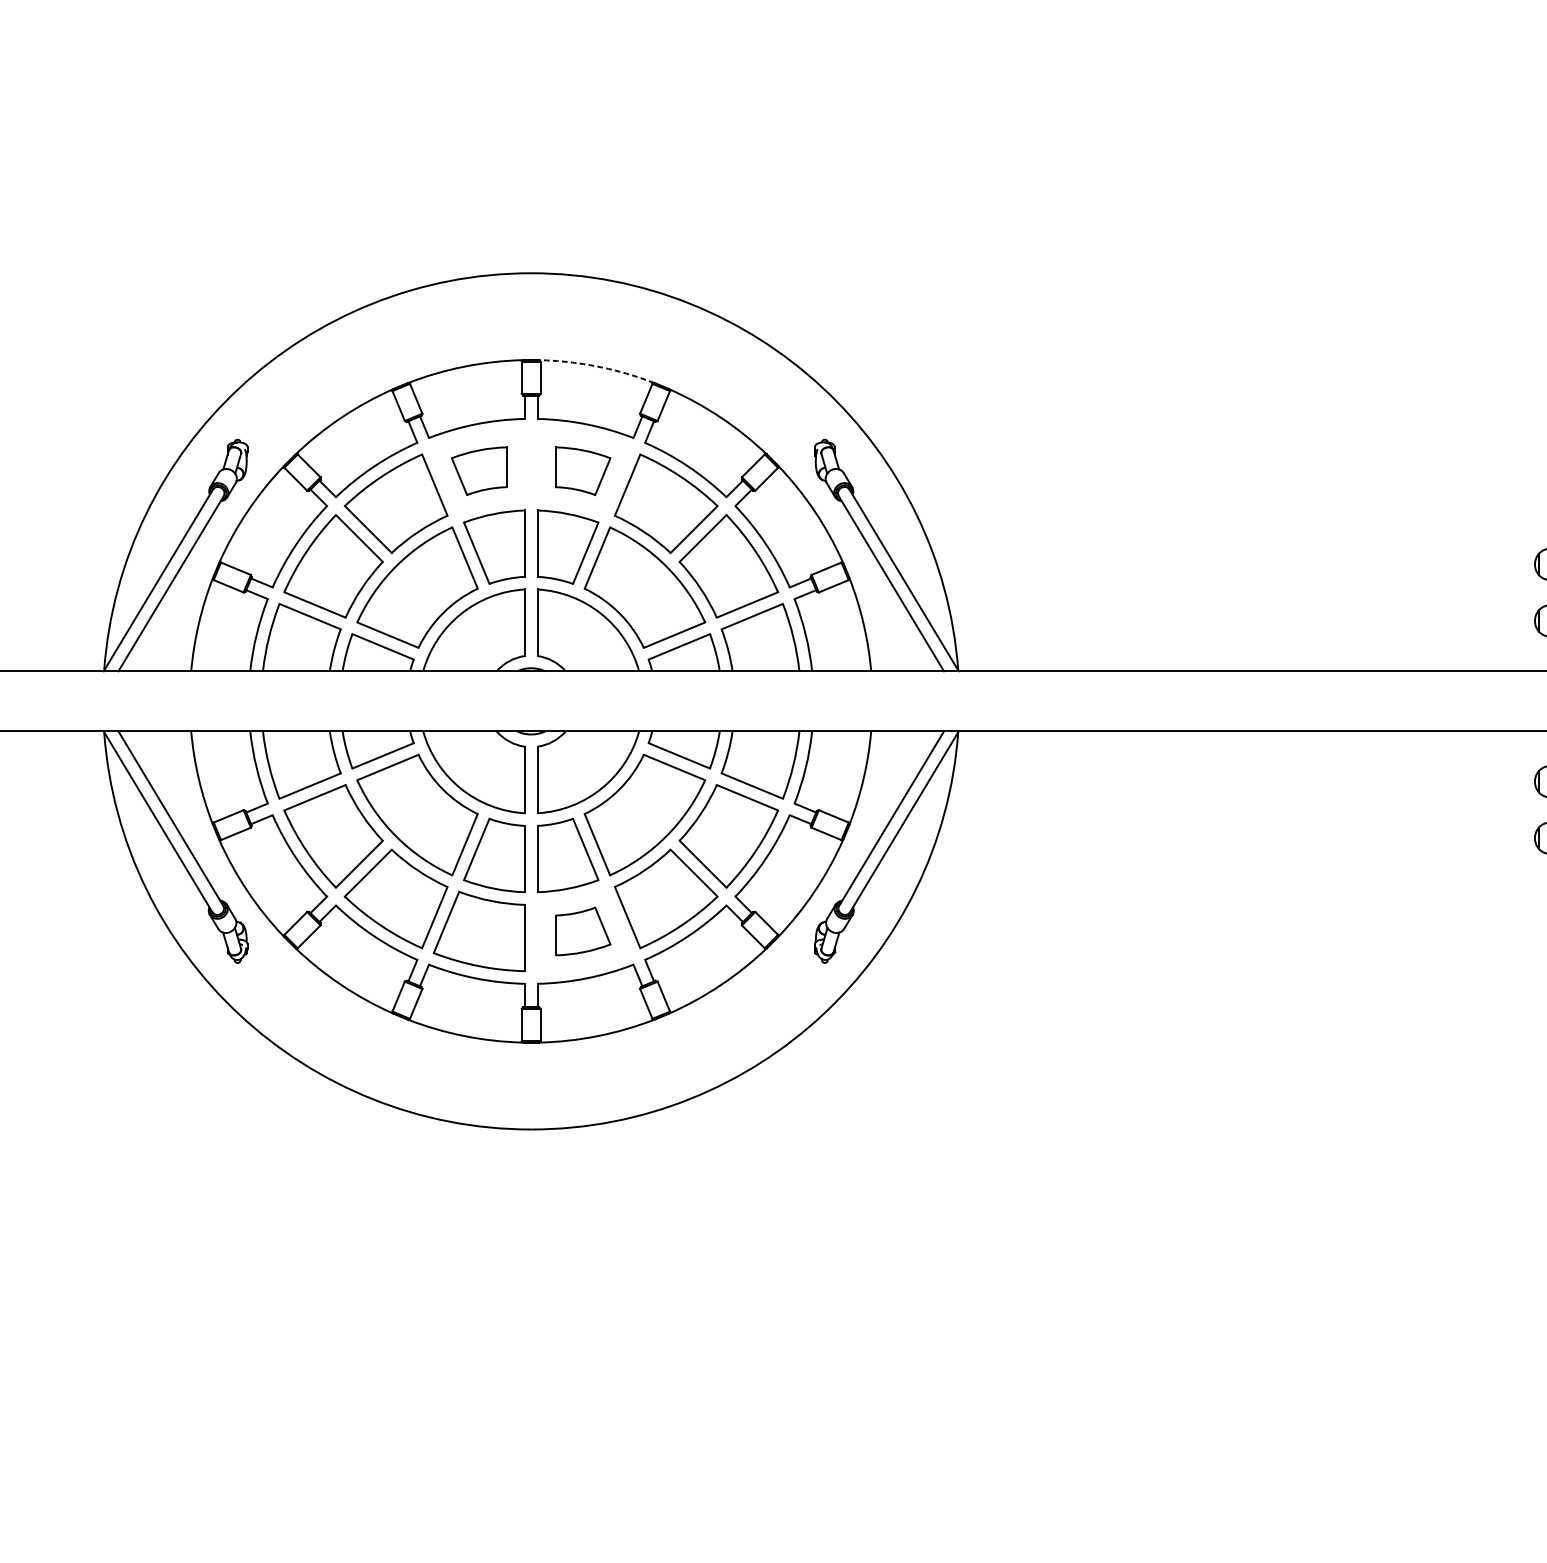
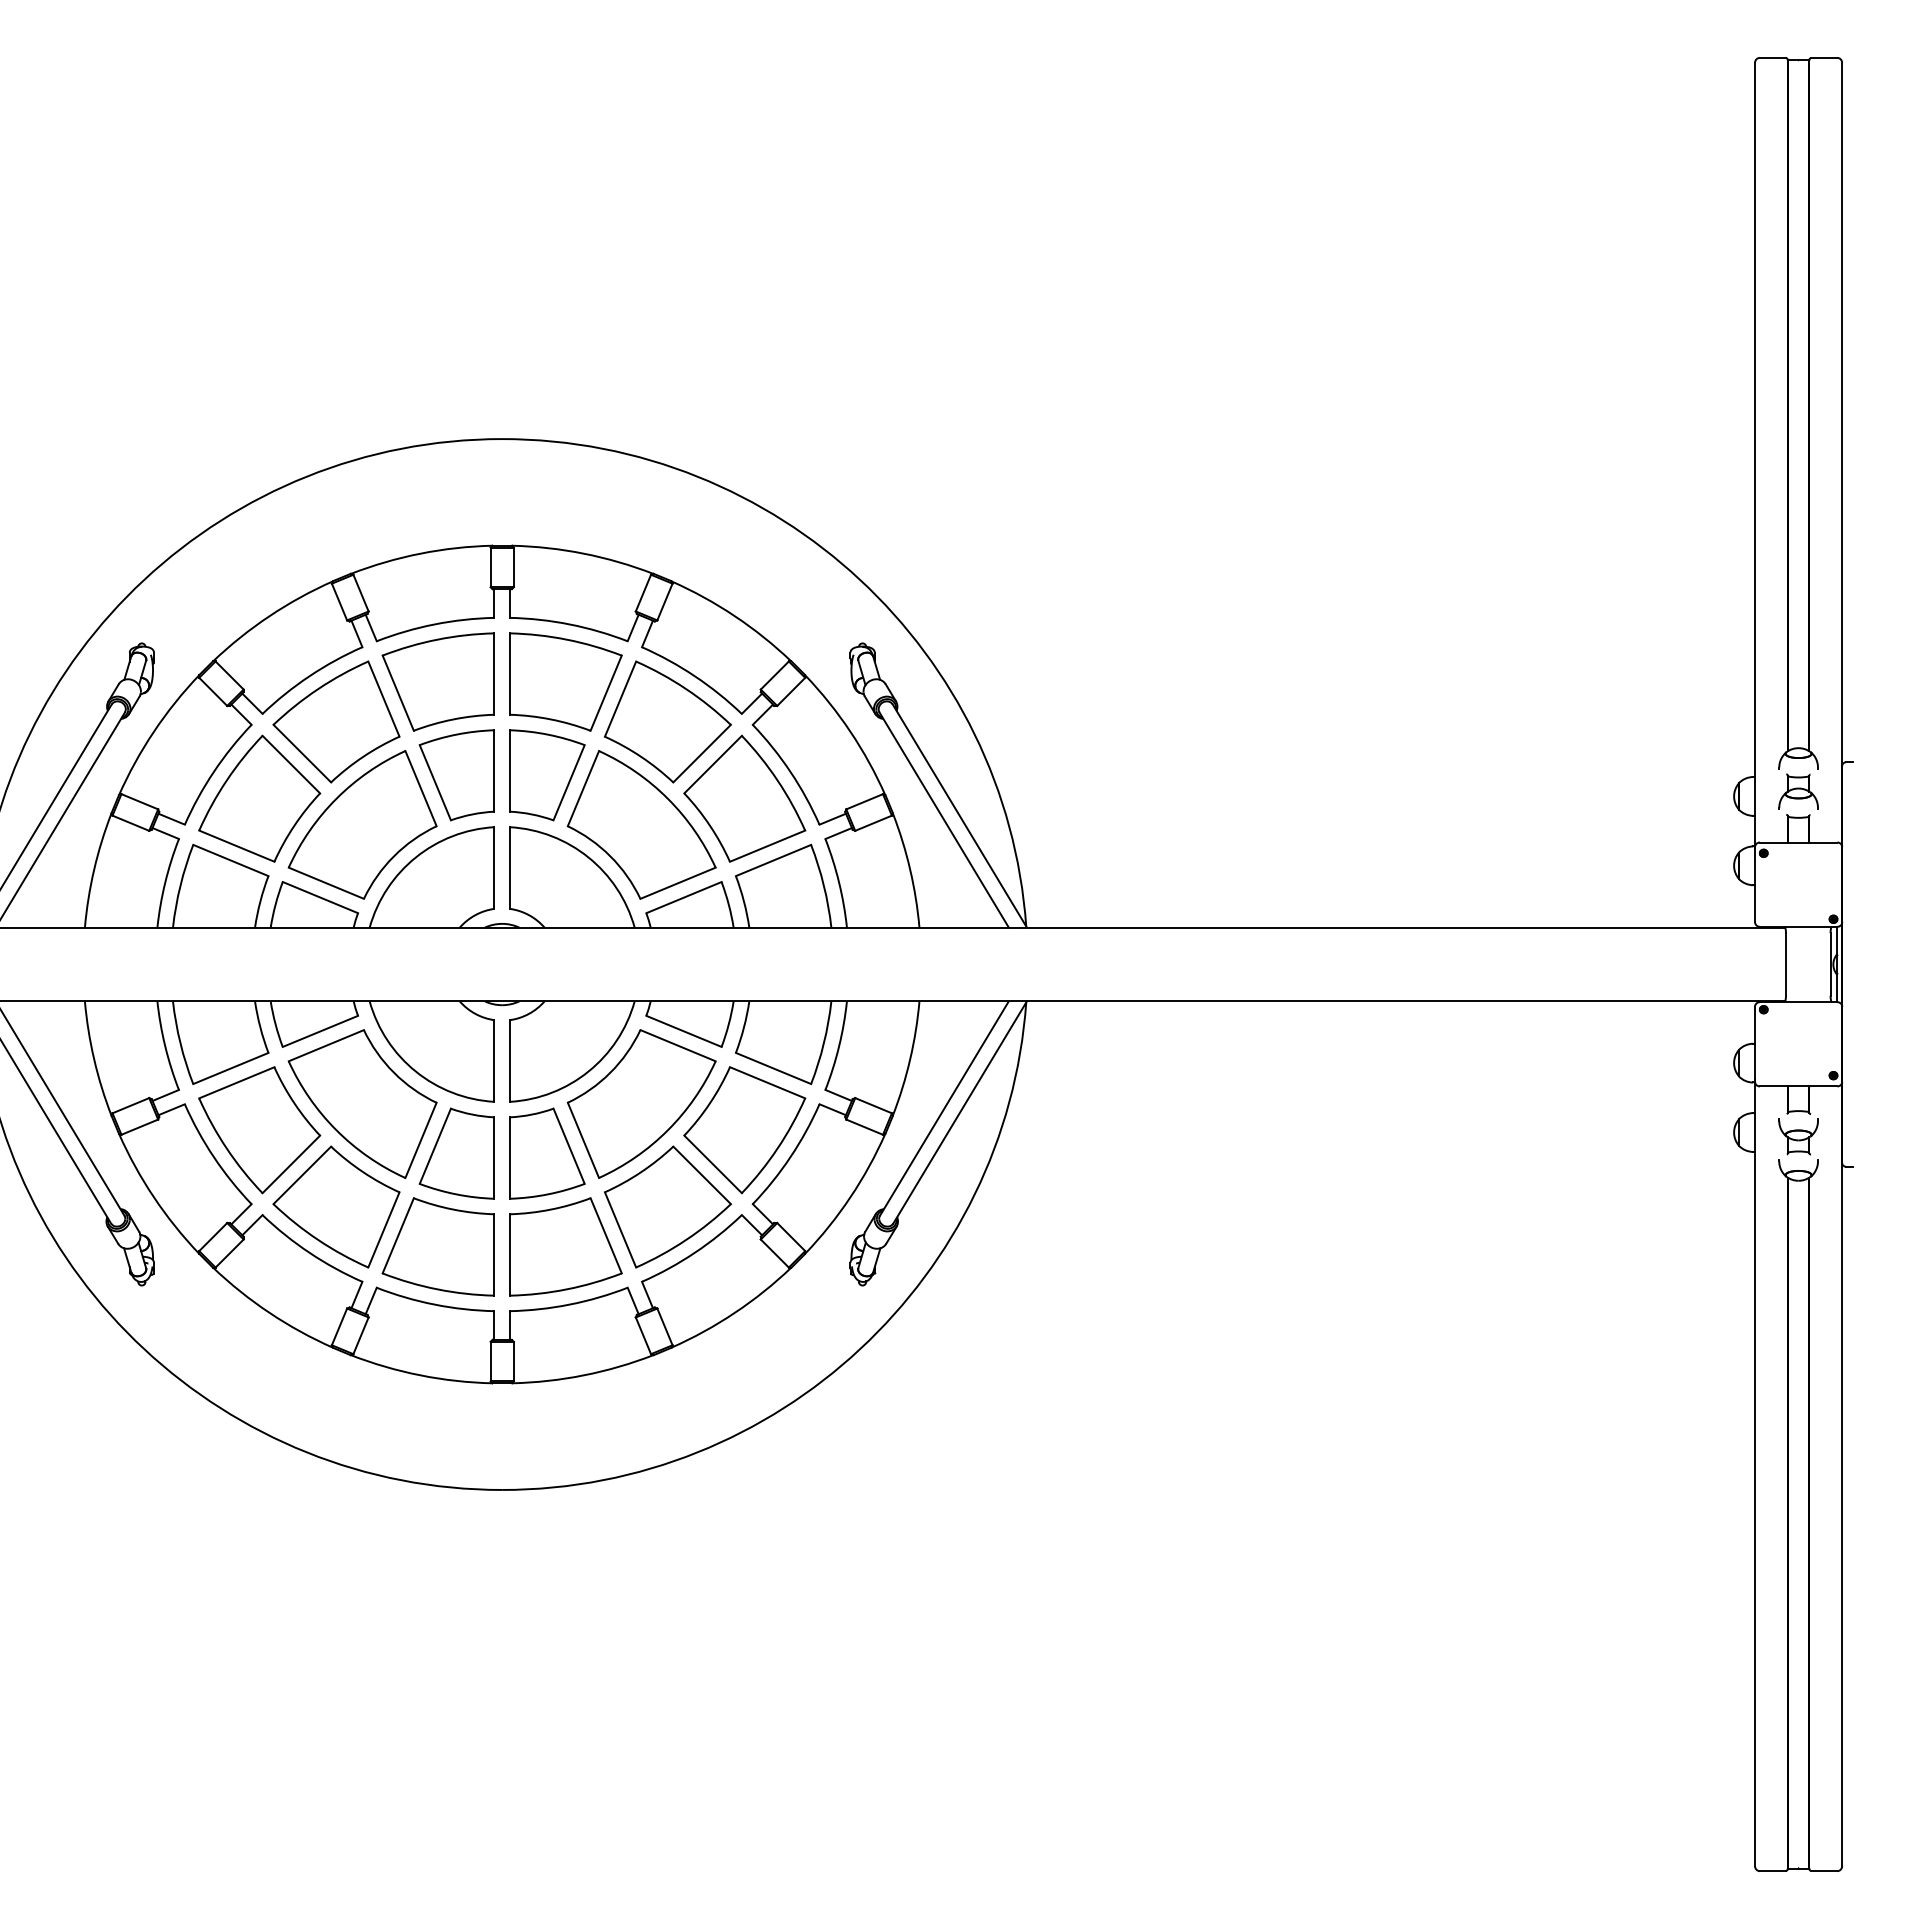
arc: (597, 366) -> (583, 553), dashed -> solid
part: (478, 470) -> (437, 681), size x1.67
part: (582, 470) -> (565, 681), size x1.67
part: (582, 931) -> (565, 1246), size x1.67

